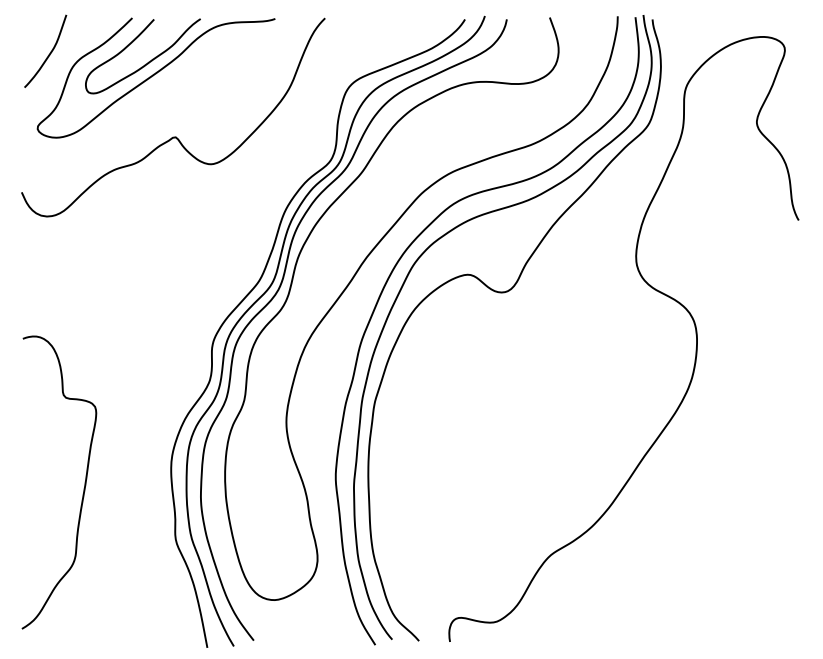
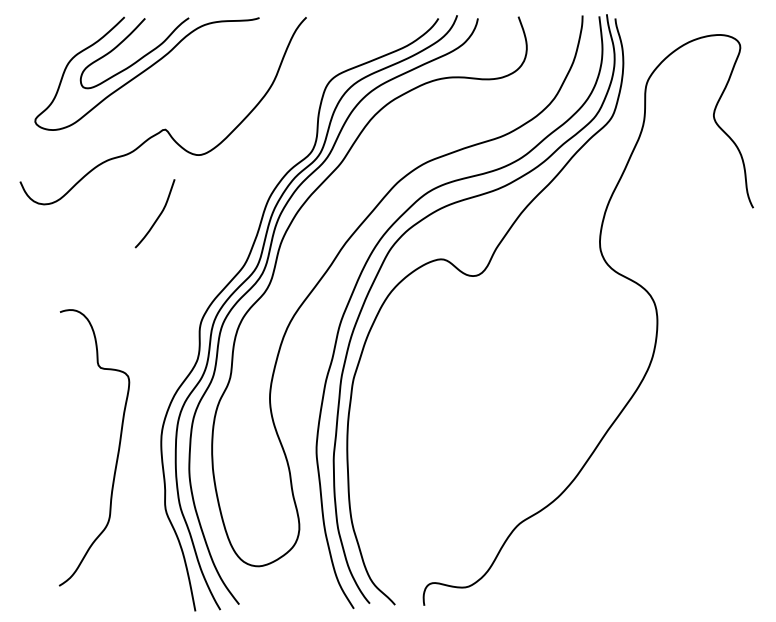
curve: (49, 53) -> (158, 215), moved
curve: (83, 488) -> (117, 453), moved

